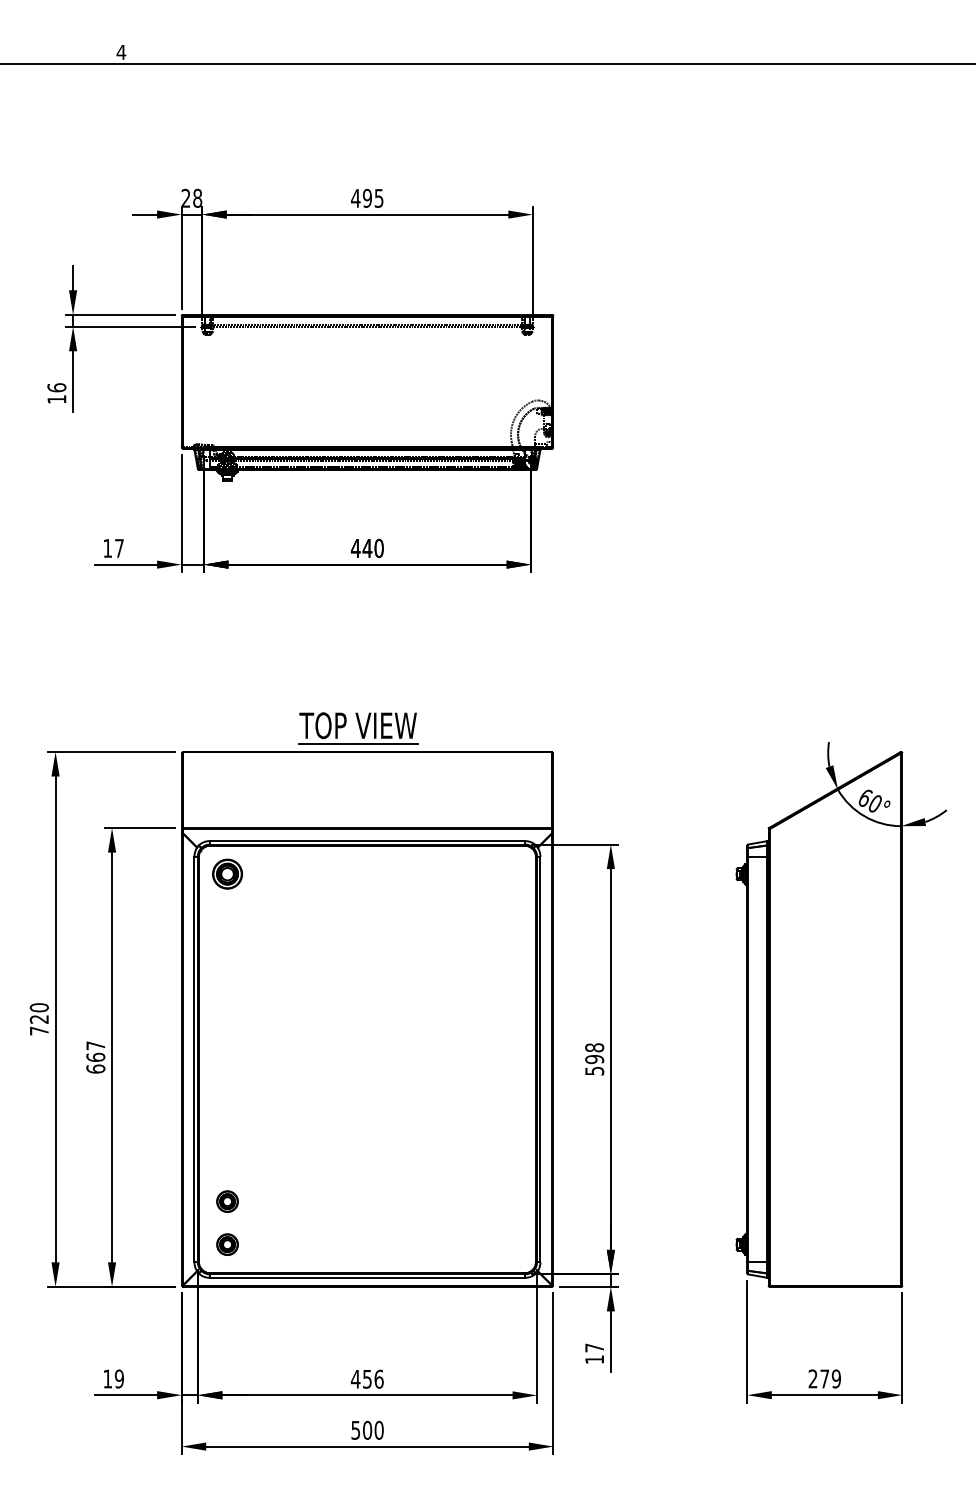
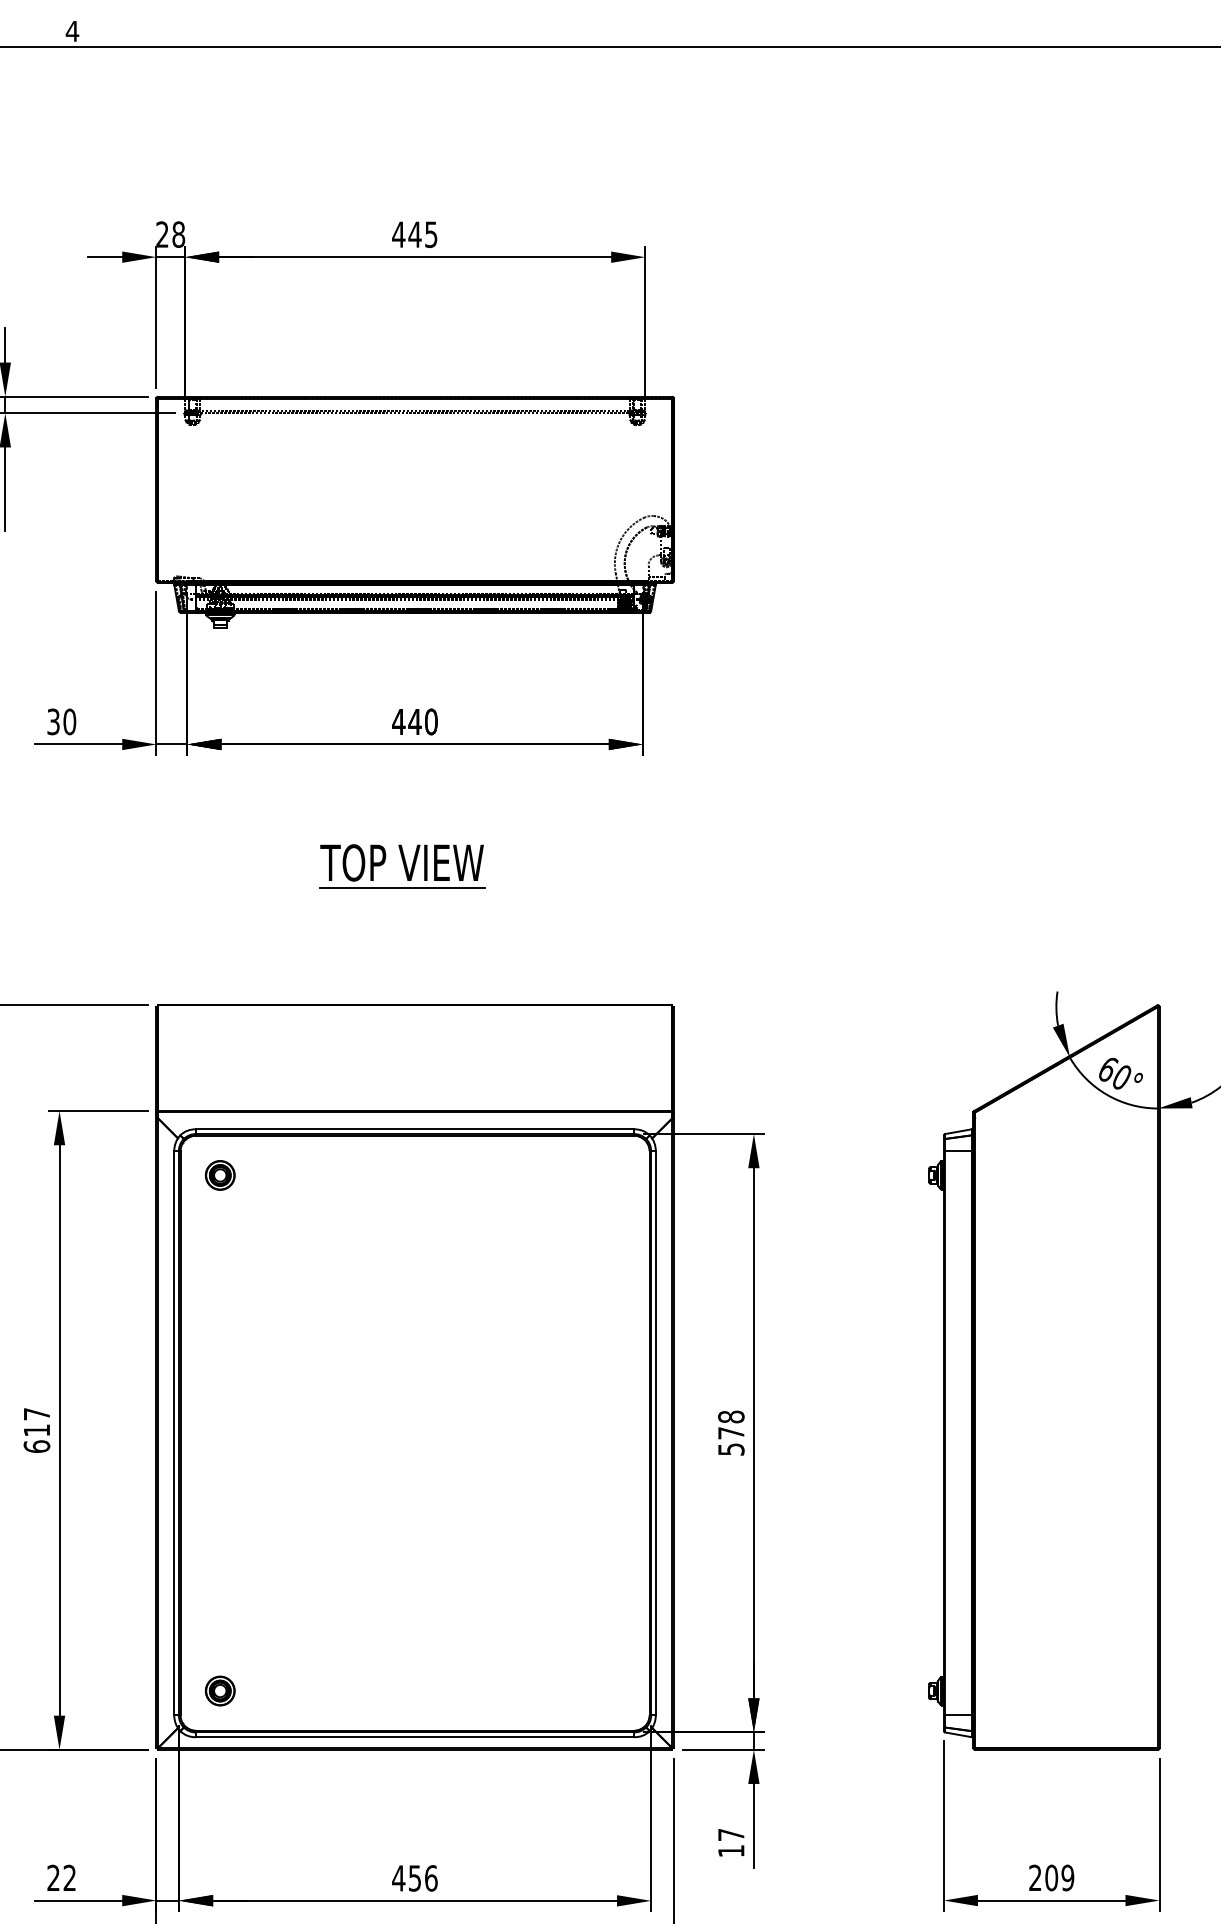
text: (367, 197) -> (415, 233), 495 -> 445
text: (113, 547) -> (61, 720), 17 -> 30
part: (358, 728) -> (402, 866), moved
part: (227, 874) -> (220, 1175), size x0.71
text: (95, 1056) -> (36, 1429), 667 -> 617
text: (594, 1059) -> (731, 1433), 598 -> 578
part: (227, 1201) -> (220, 1630), removed
text: (113, 1378) -> (61, 1877), 19 -> 22
text: (824, 1378) -> (1051, 1877), 279 -> 209

